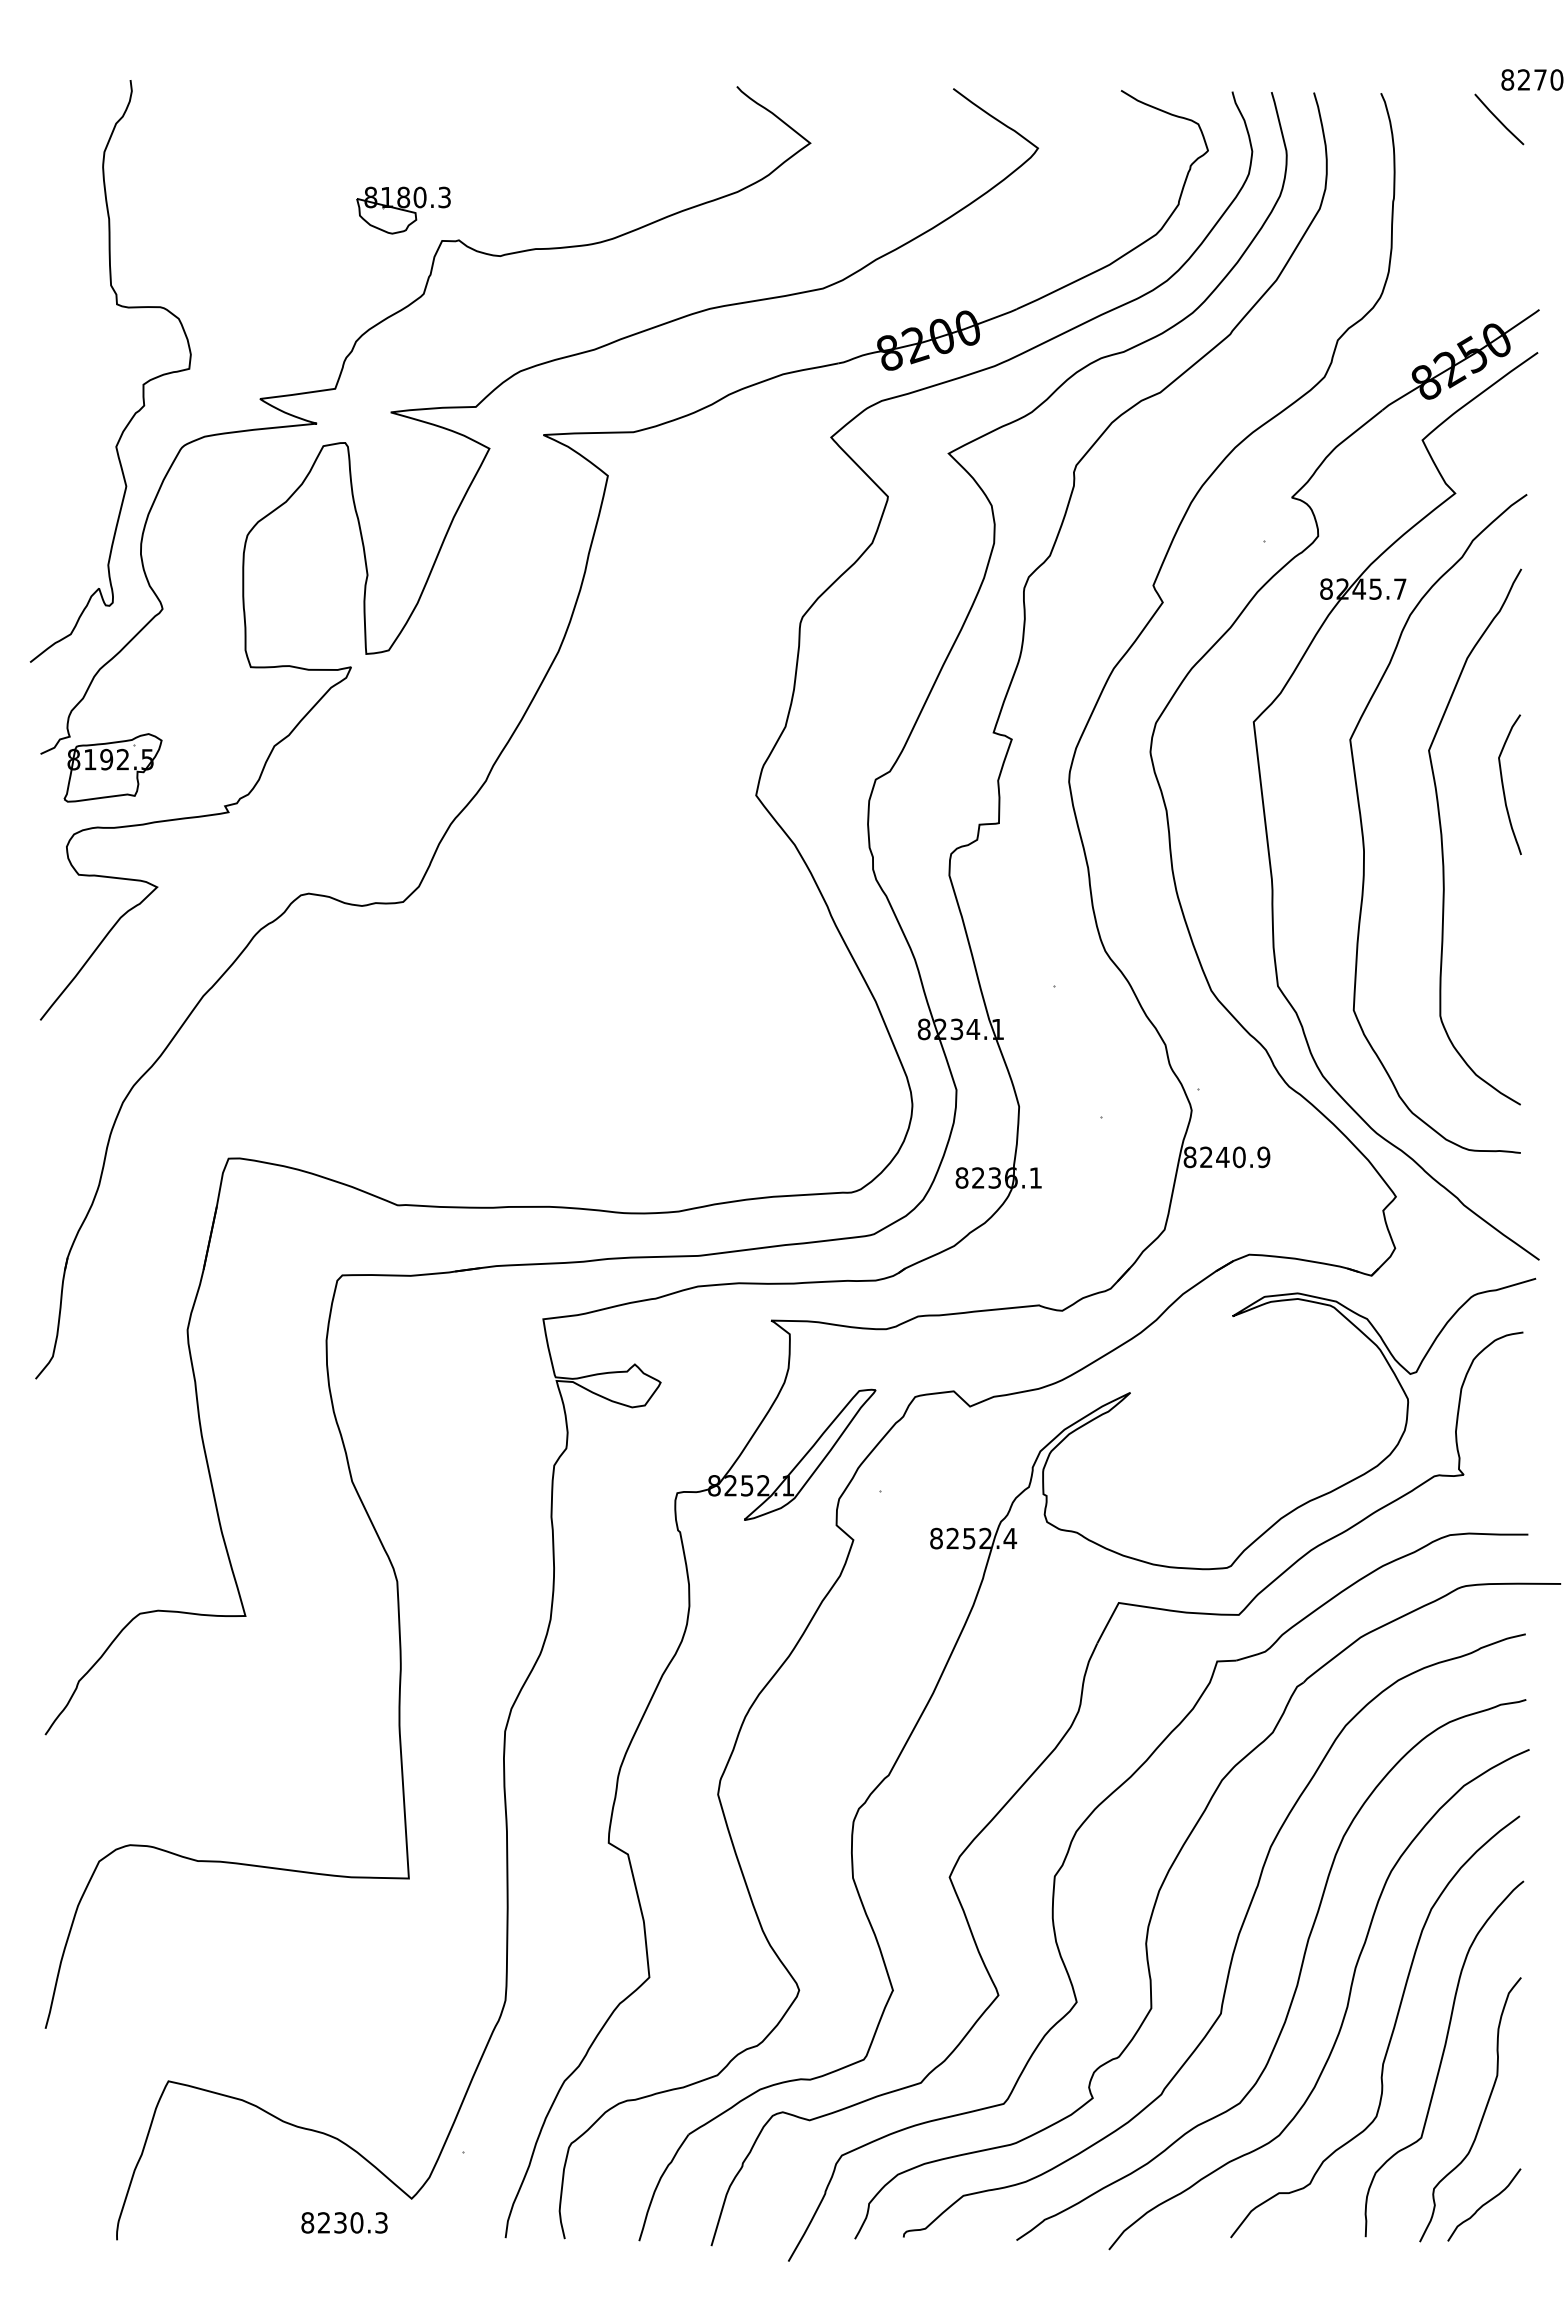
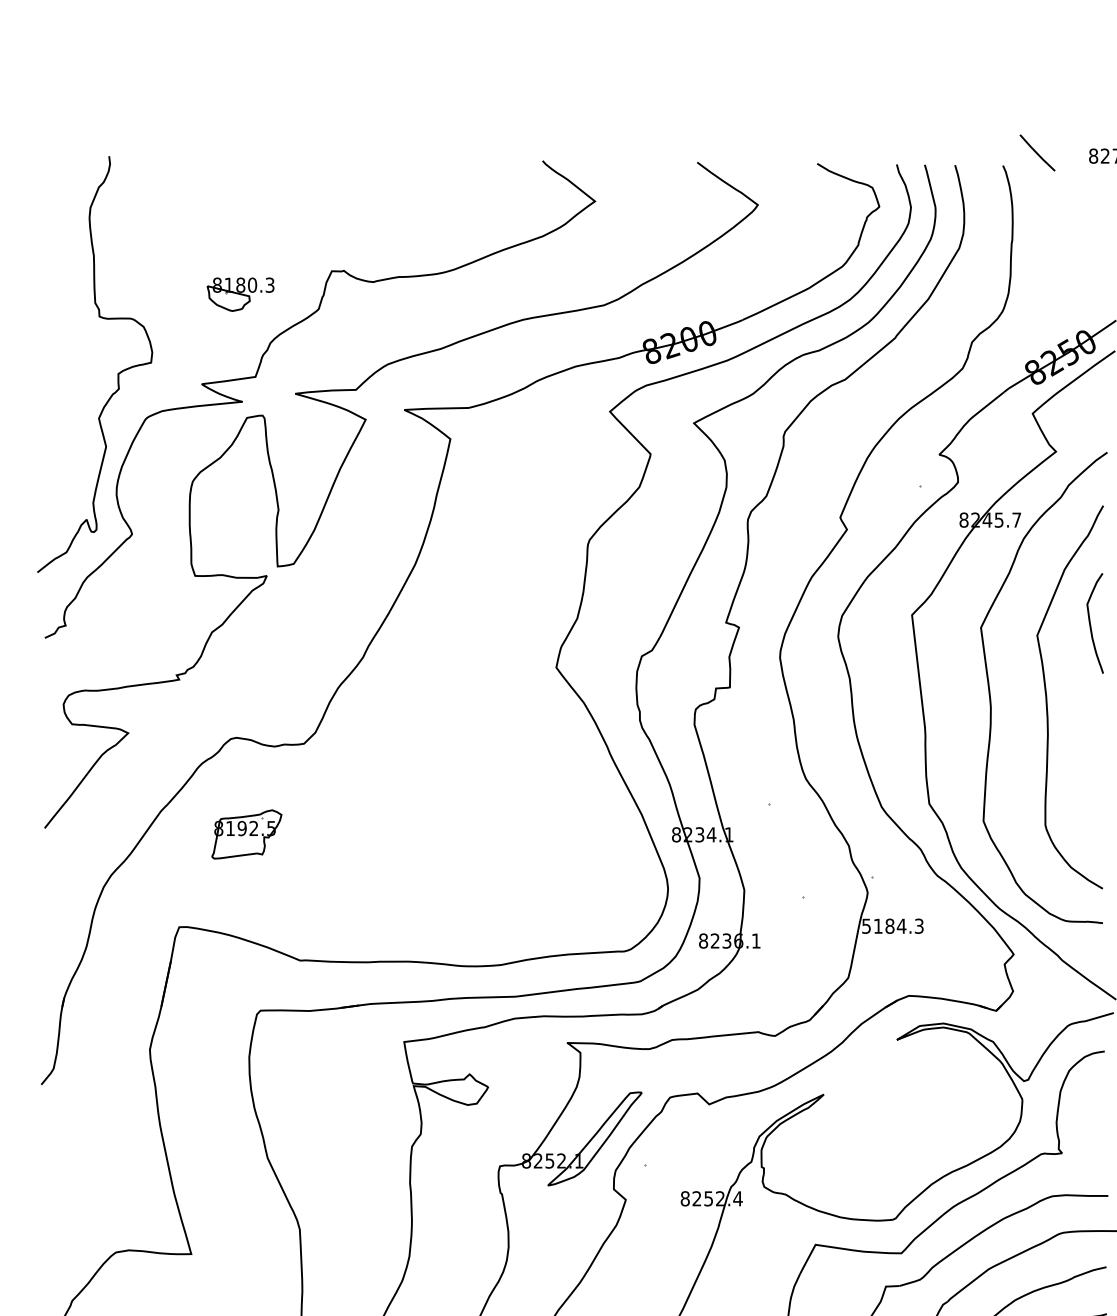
line: (1499, 119) -> (1037, 152), moved
part: (403, 210) -> (240, 294), moved
part: (112, 767) -> (246, 834), moved
curve: (1503, 784) -> (1090, 623), moved
text: (1226, 1157) -> (892, 926), 8240.9 -> 5184.3

